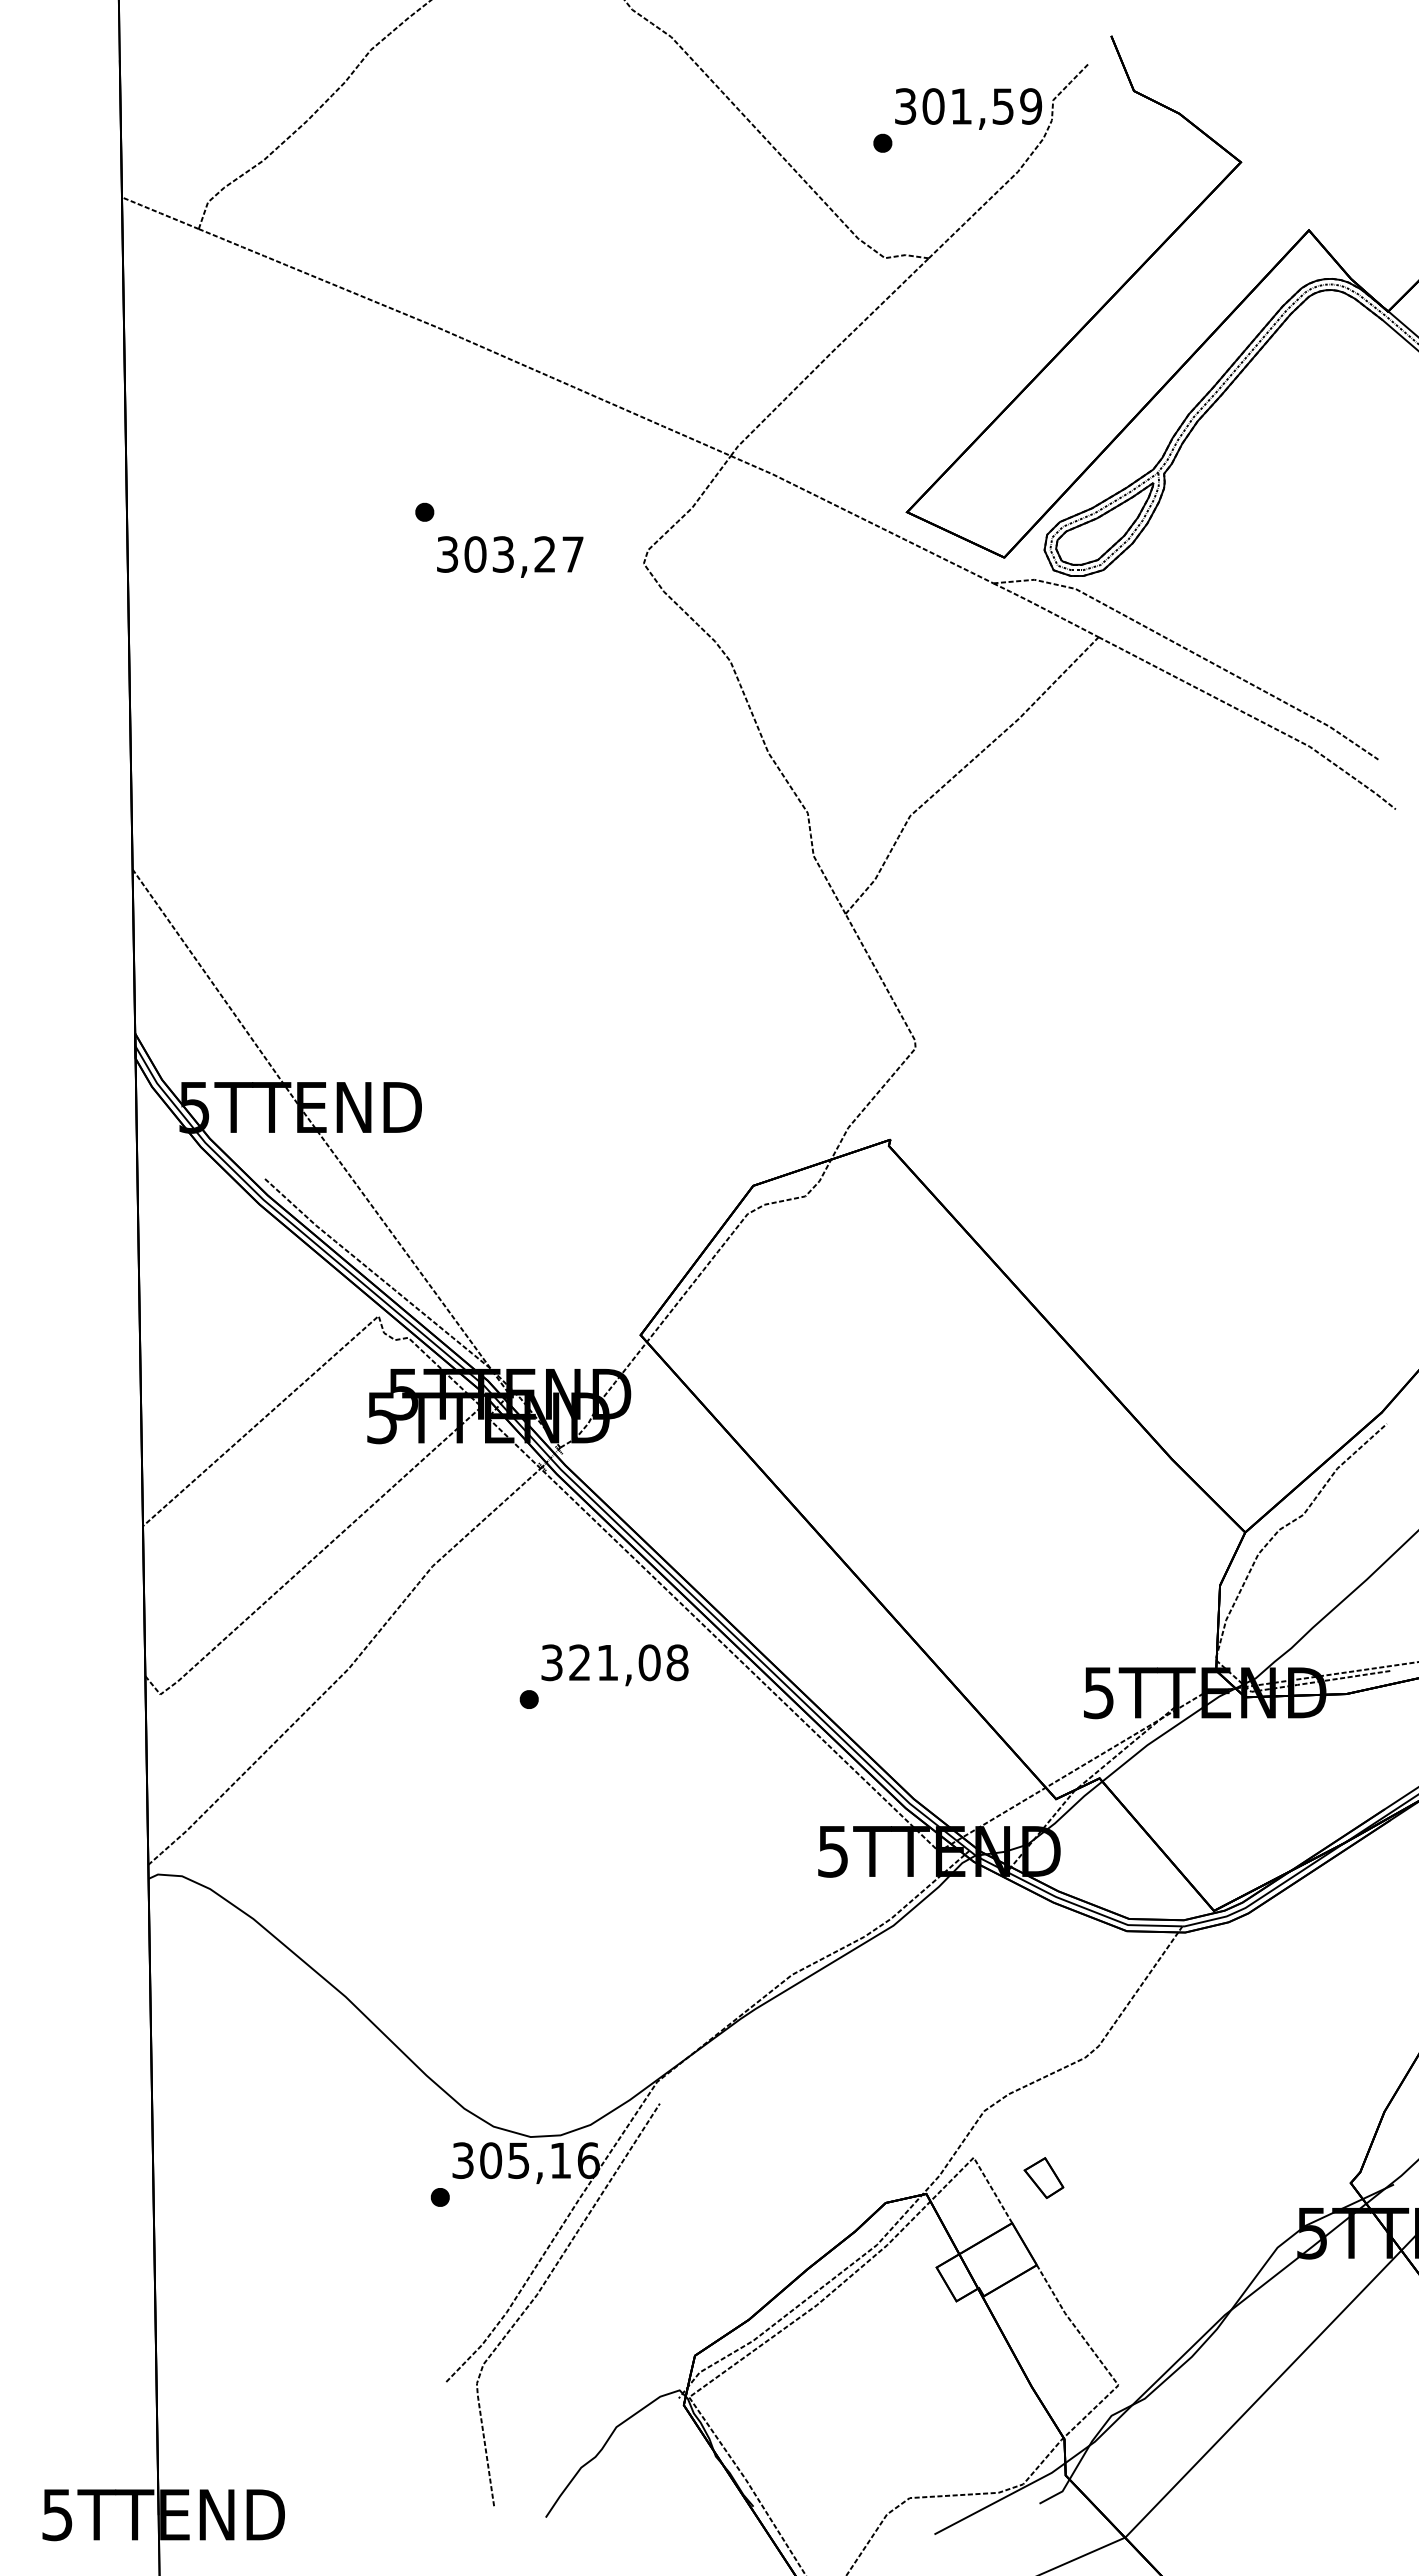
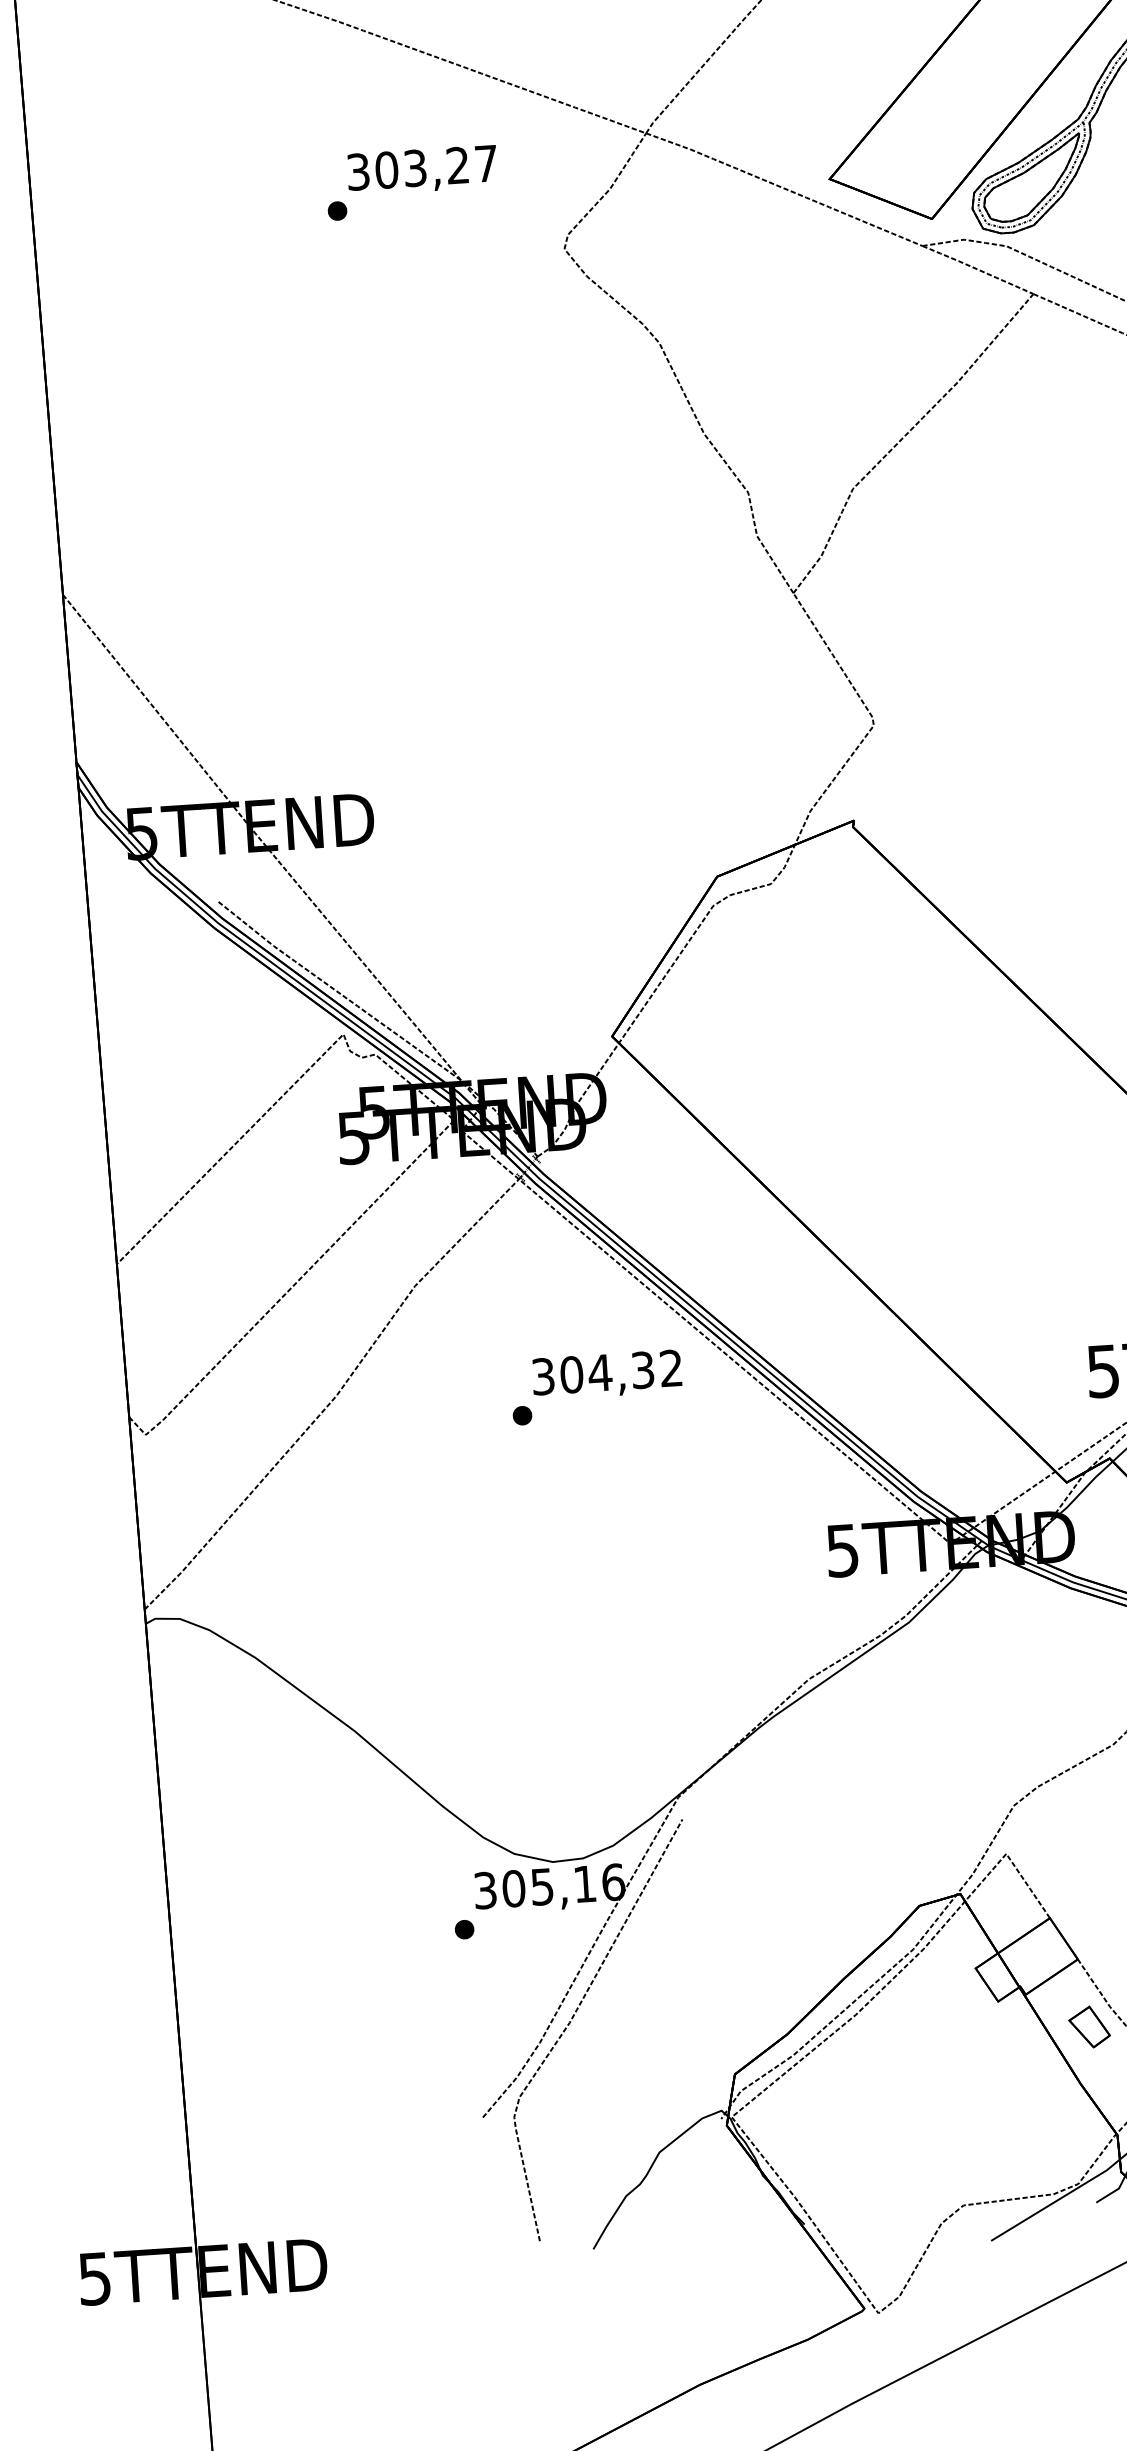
text: (510, 556) -> (422, 169), moved
text: (628, 1662) -> (621, 1371), 321,08 -> 304,32
part: (1043, 2177) -> (1088, 2026), moved

